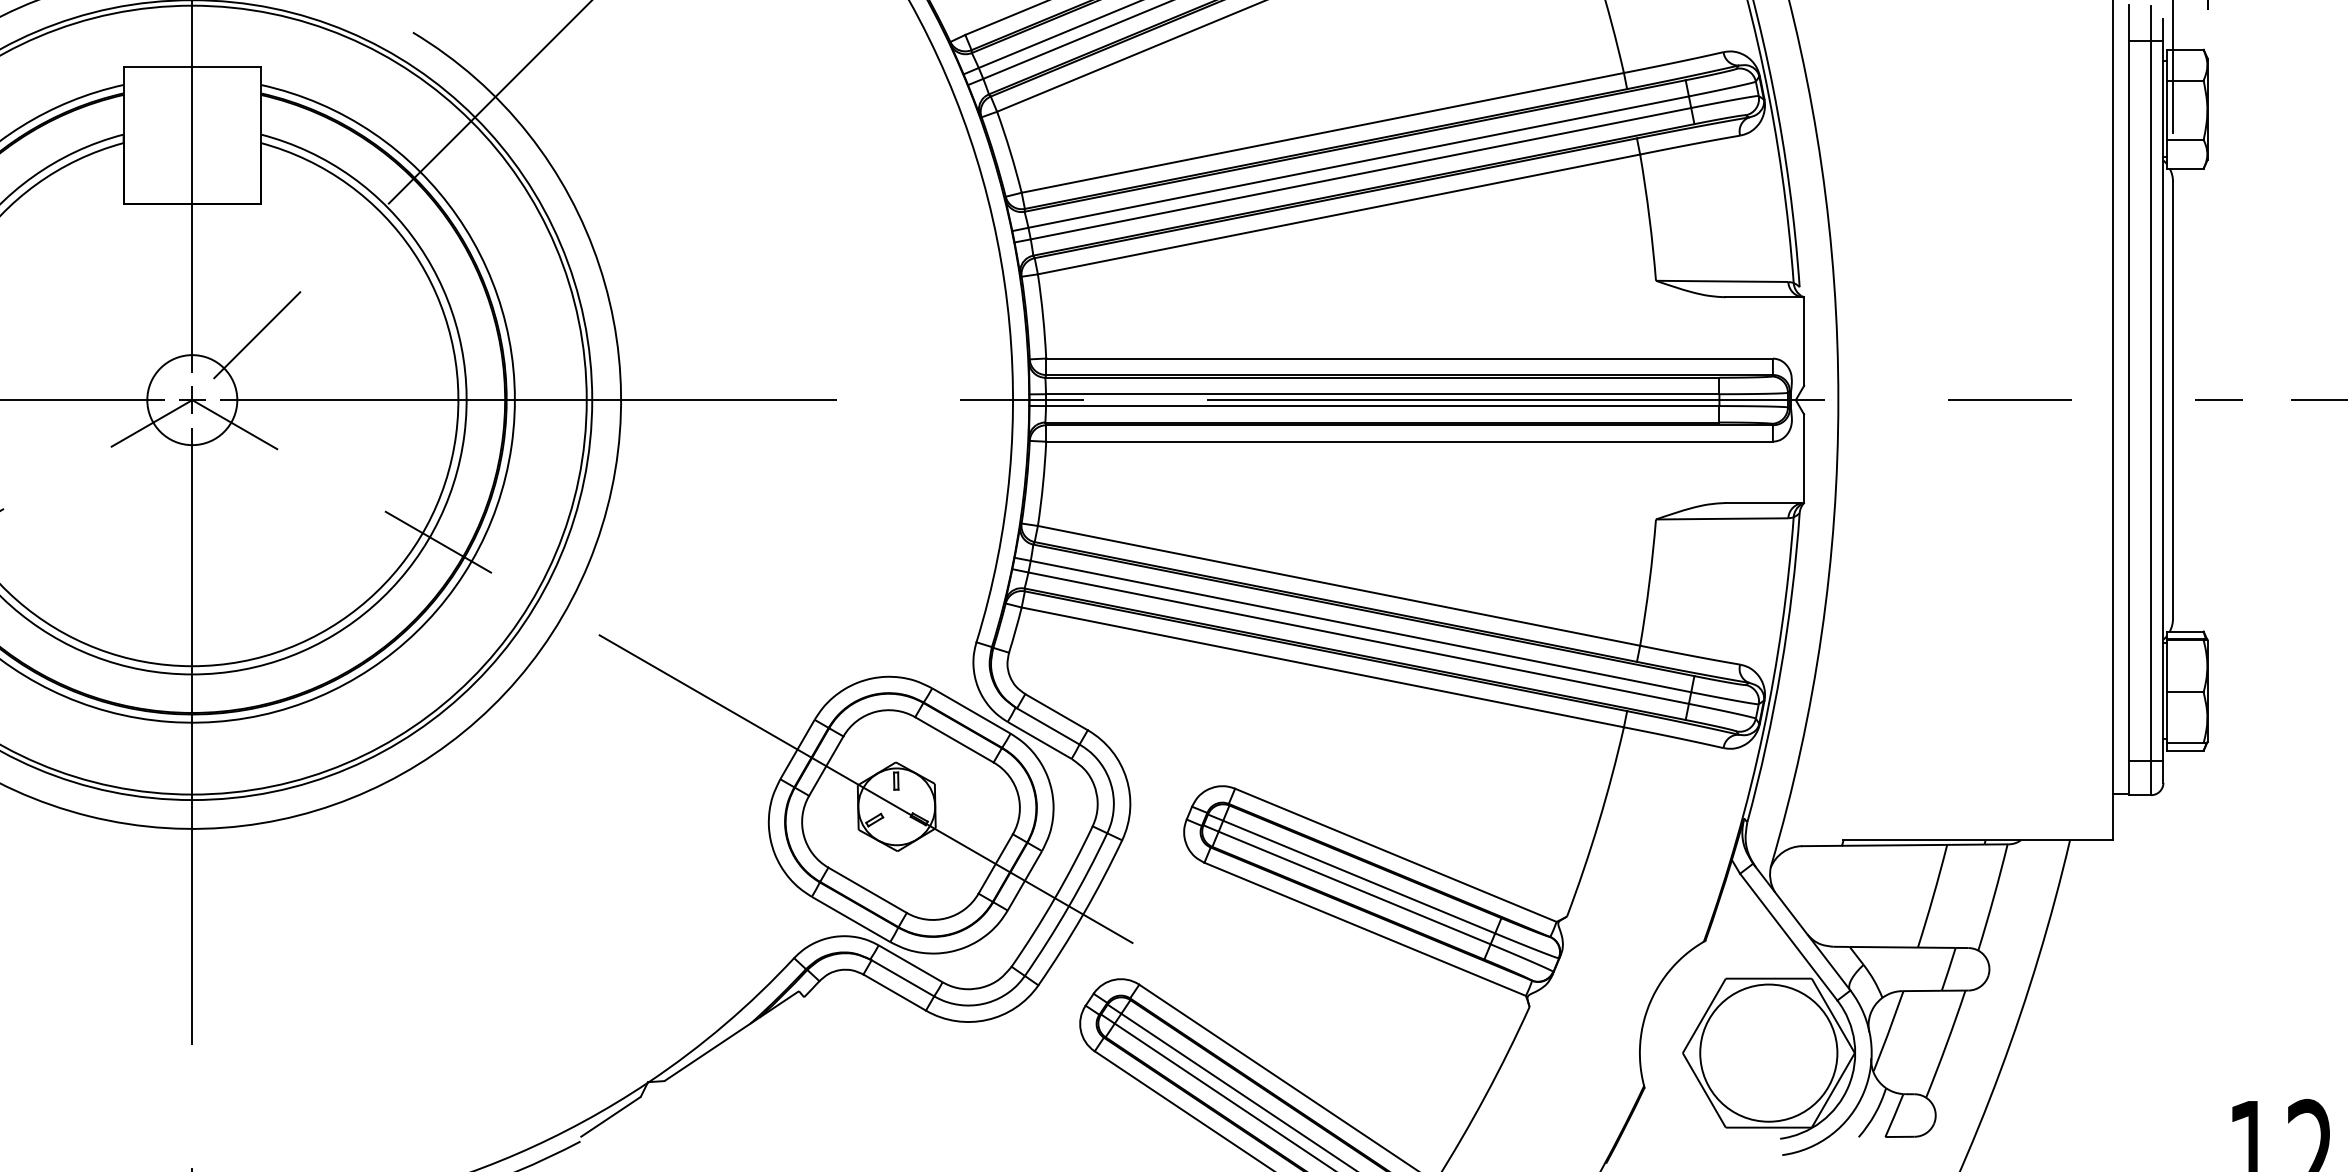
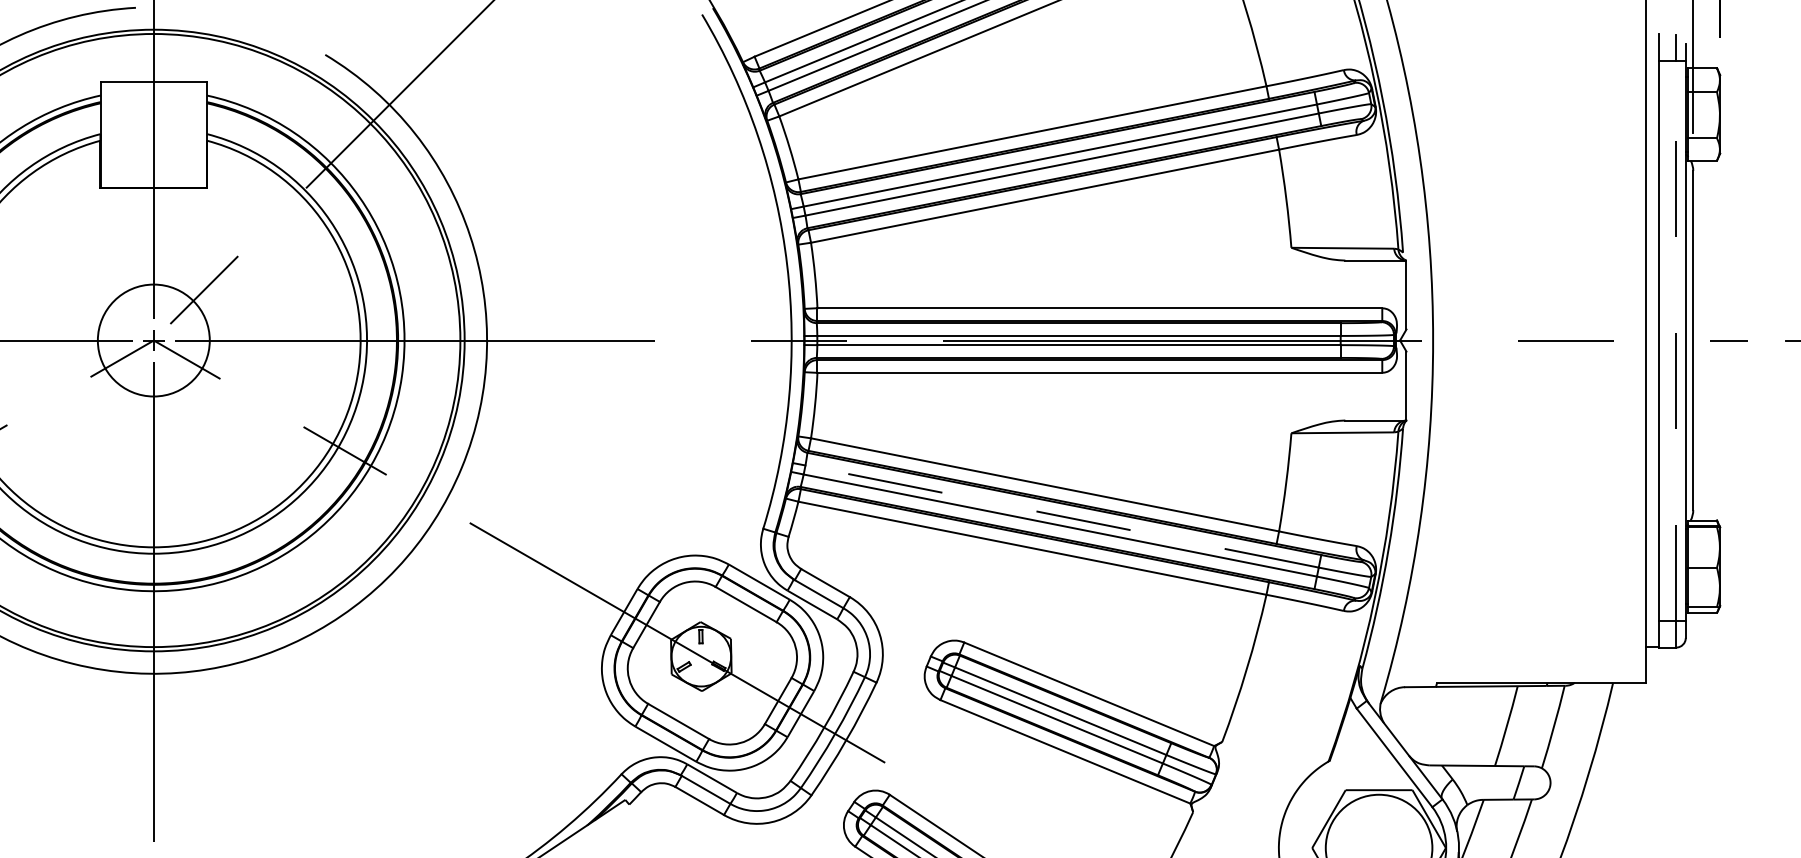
circle: (192, 400) -> (153, 340), size x1.6
line: (2151, 400) -> (1676, 340), solid -> dashed
line: (1360, 626) -> (1061, 516), solid -> dashed

